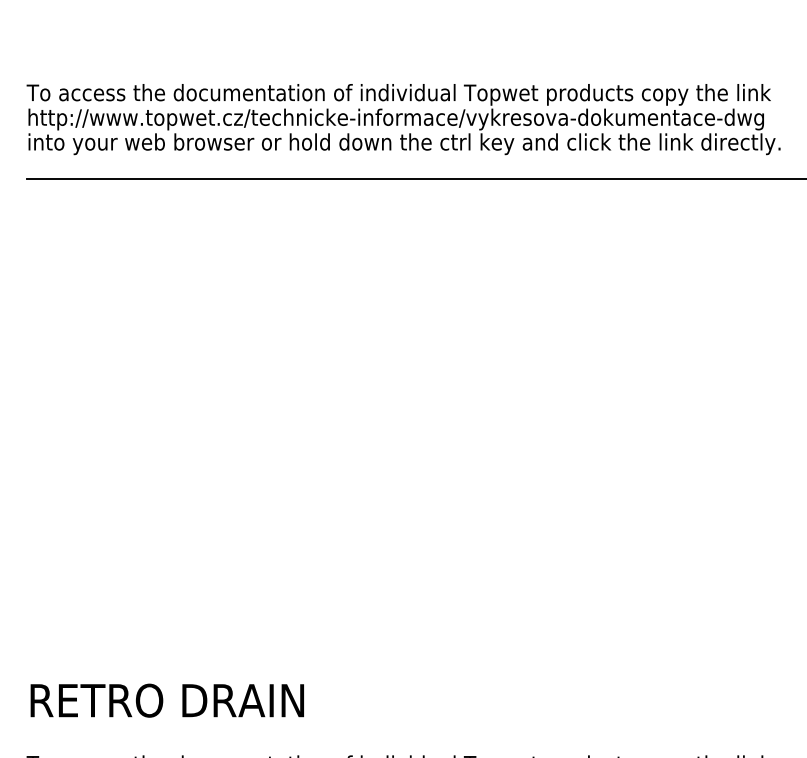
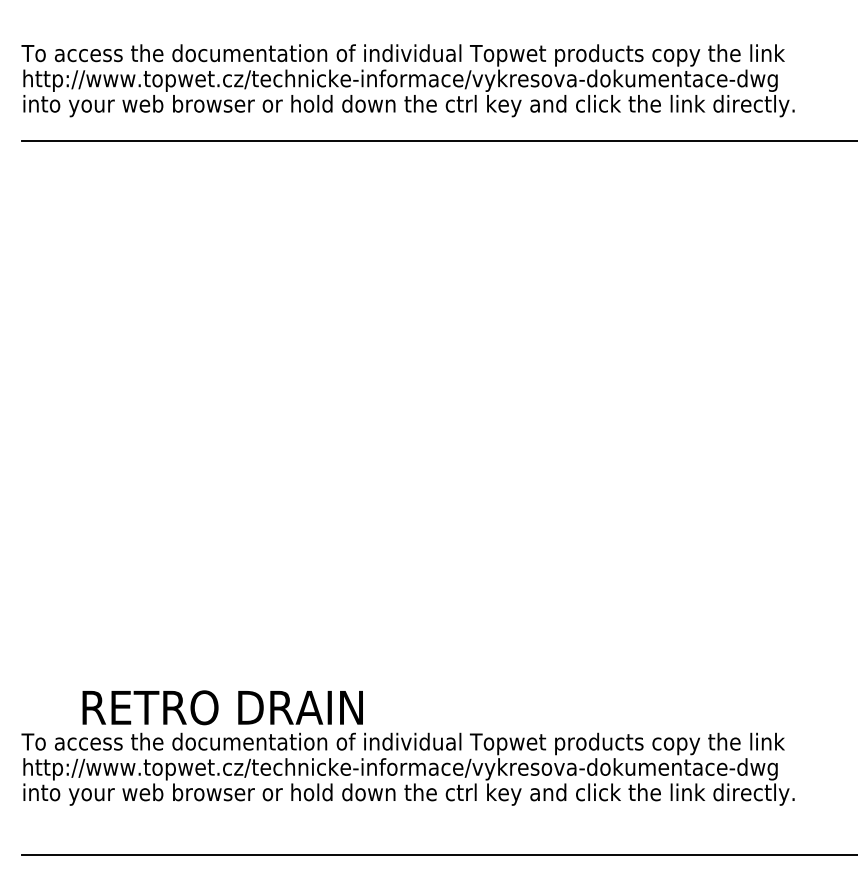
text: (167, 700) -> (222, 707), moved

